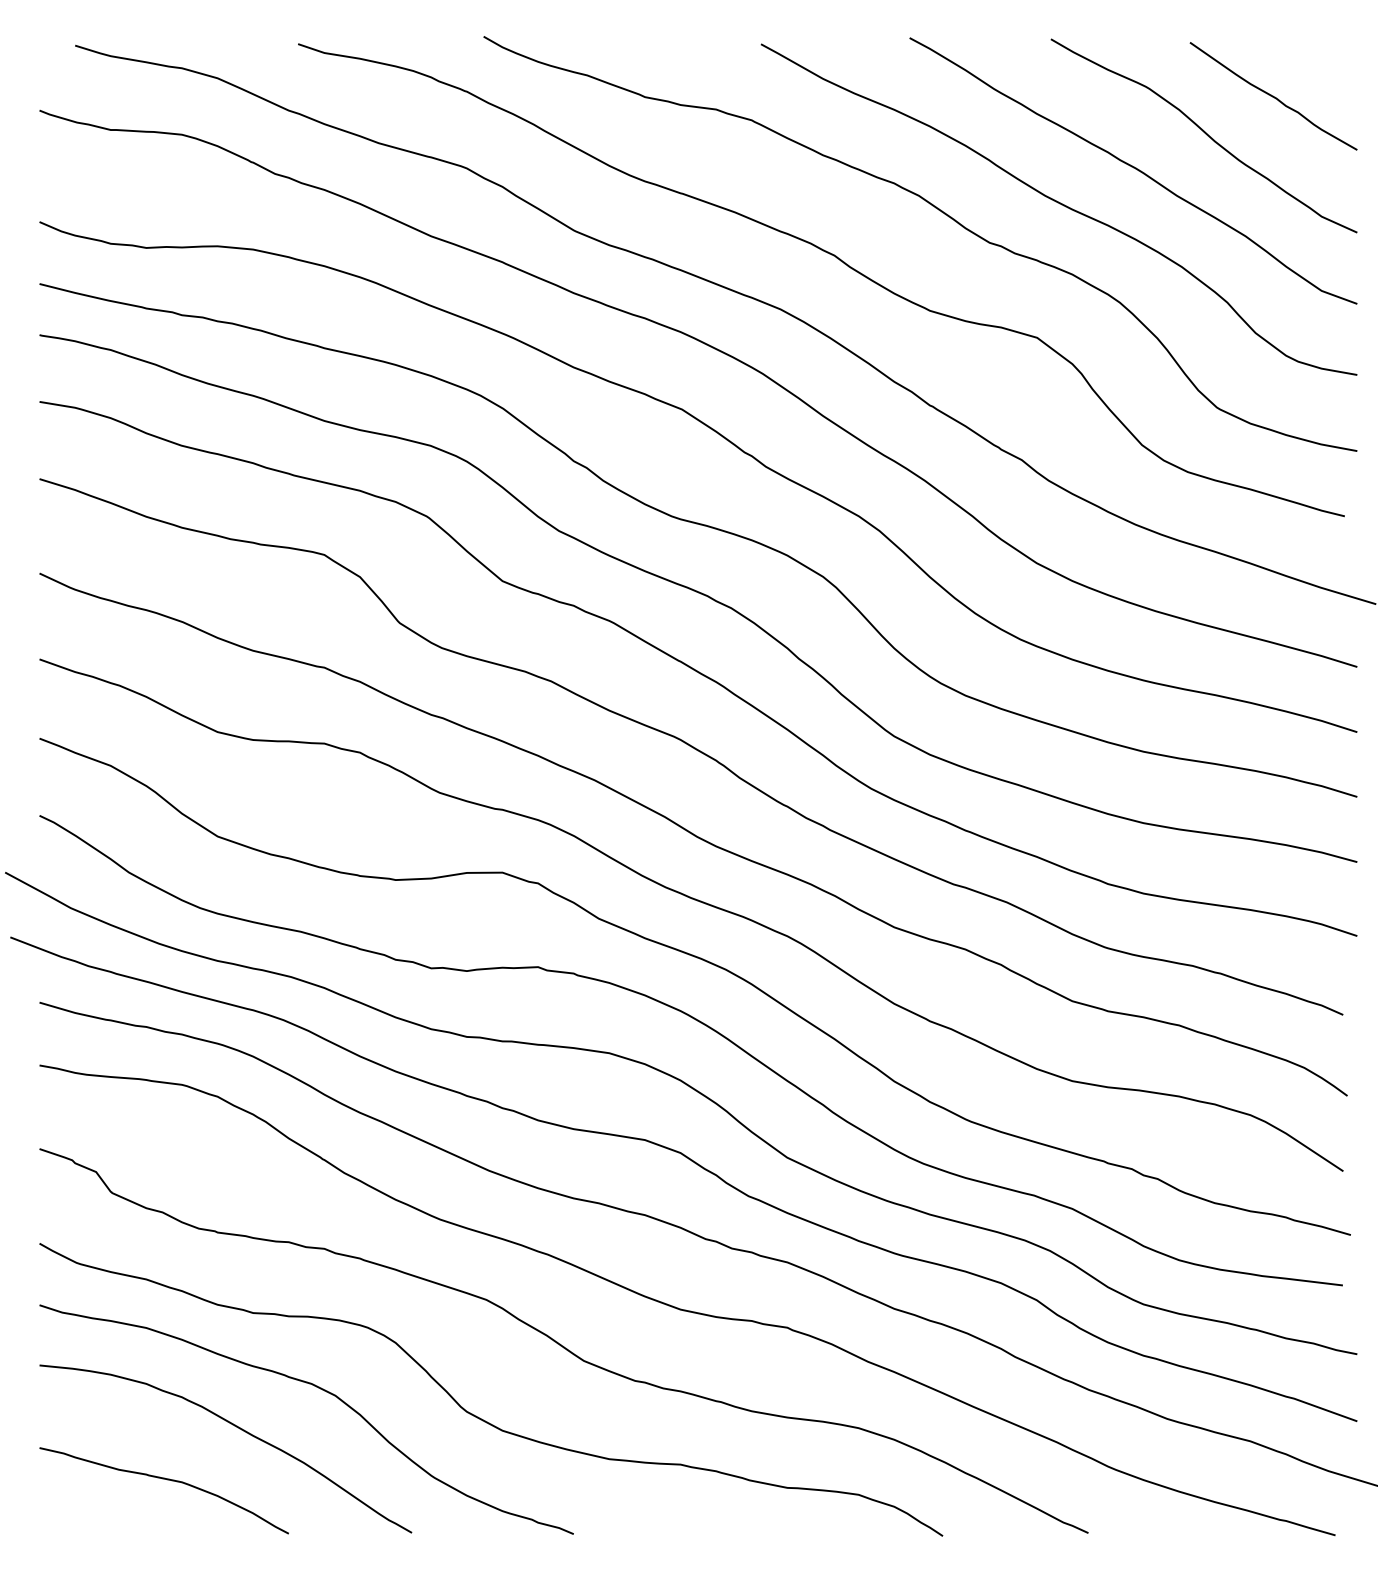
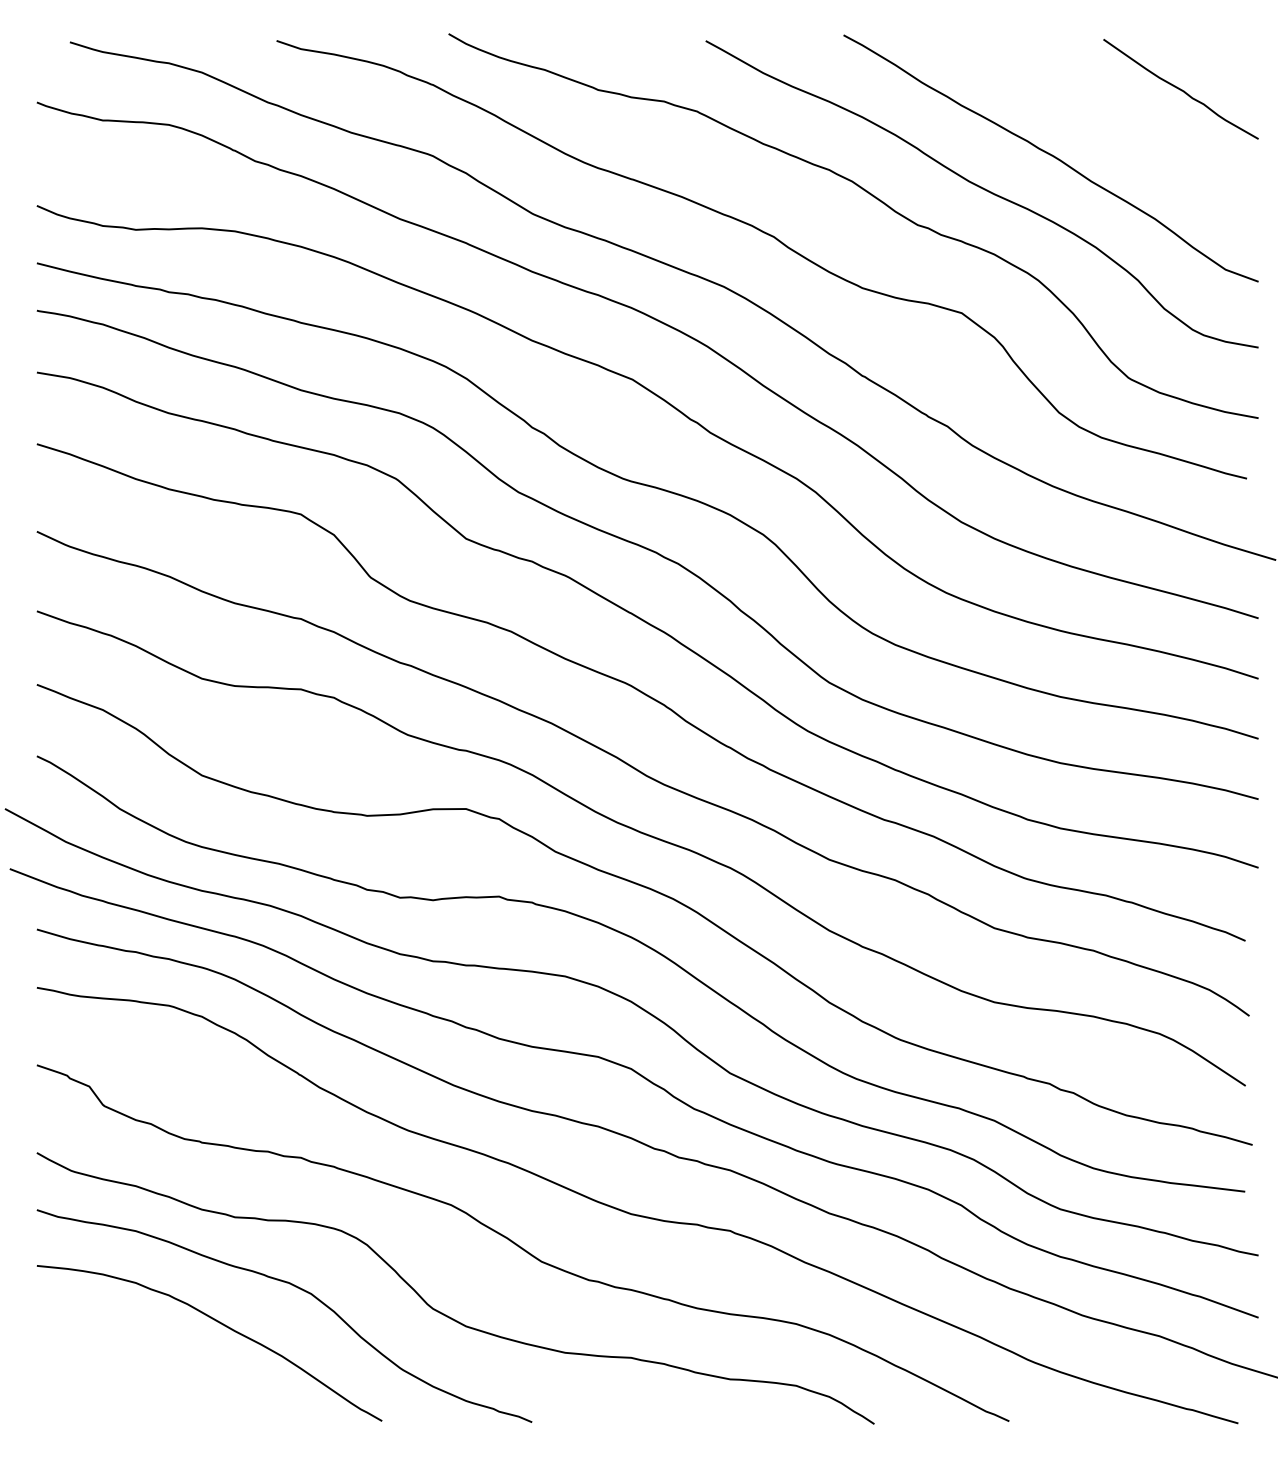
curve: (1204, 133) -> (1116, 123), removed
curve: (167, 1480) -> (155, 1372), removed

